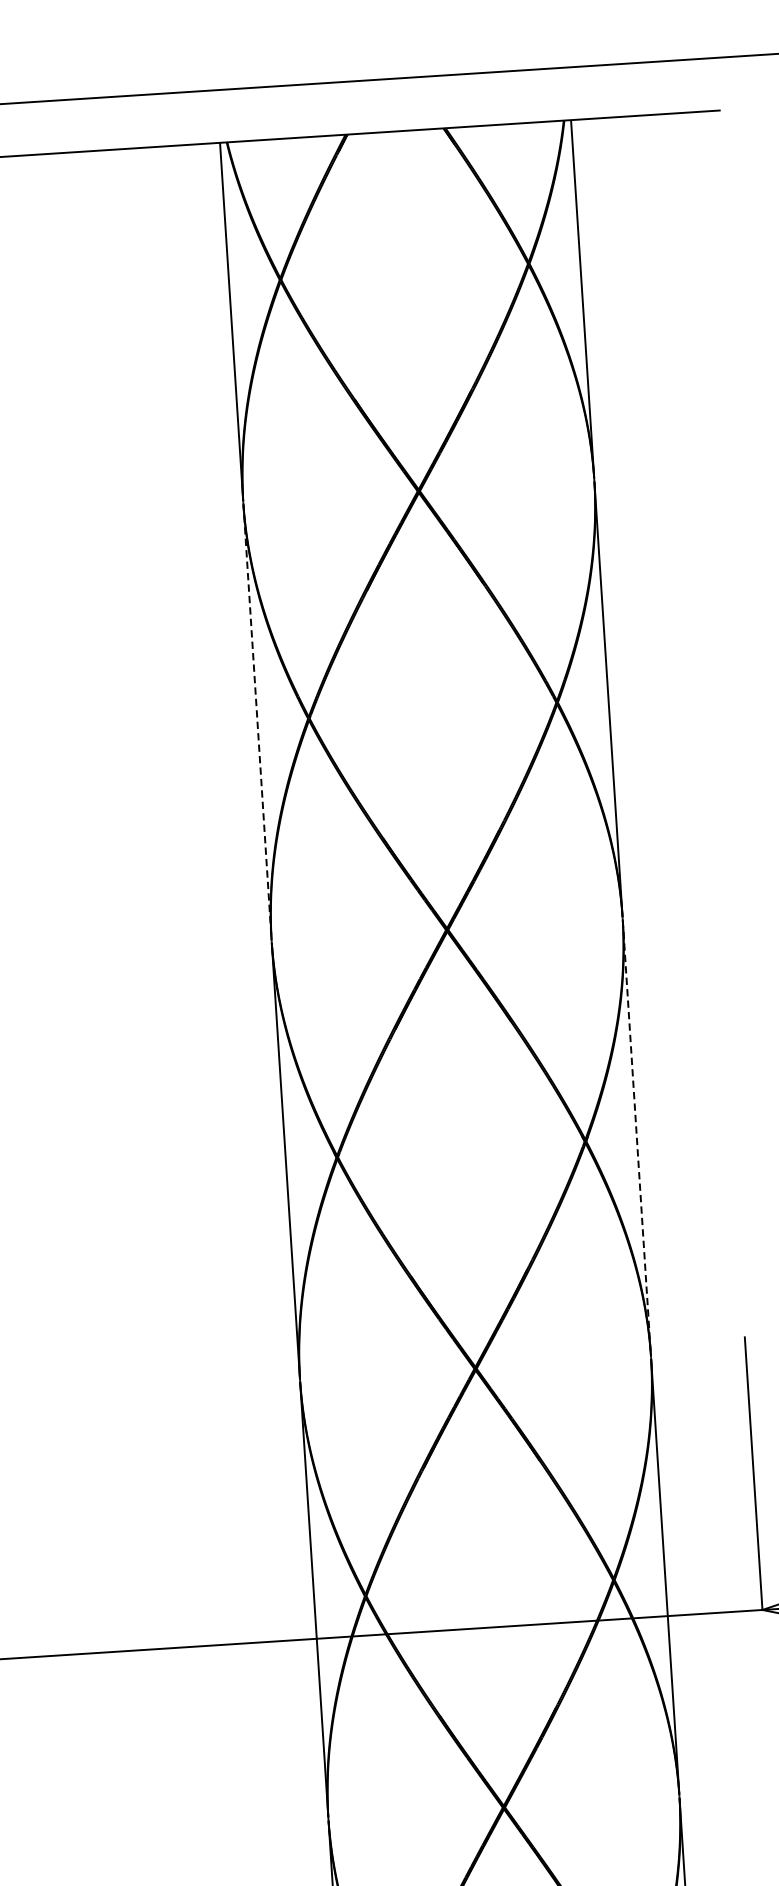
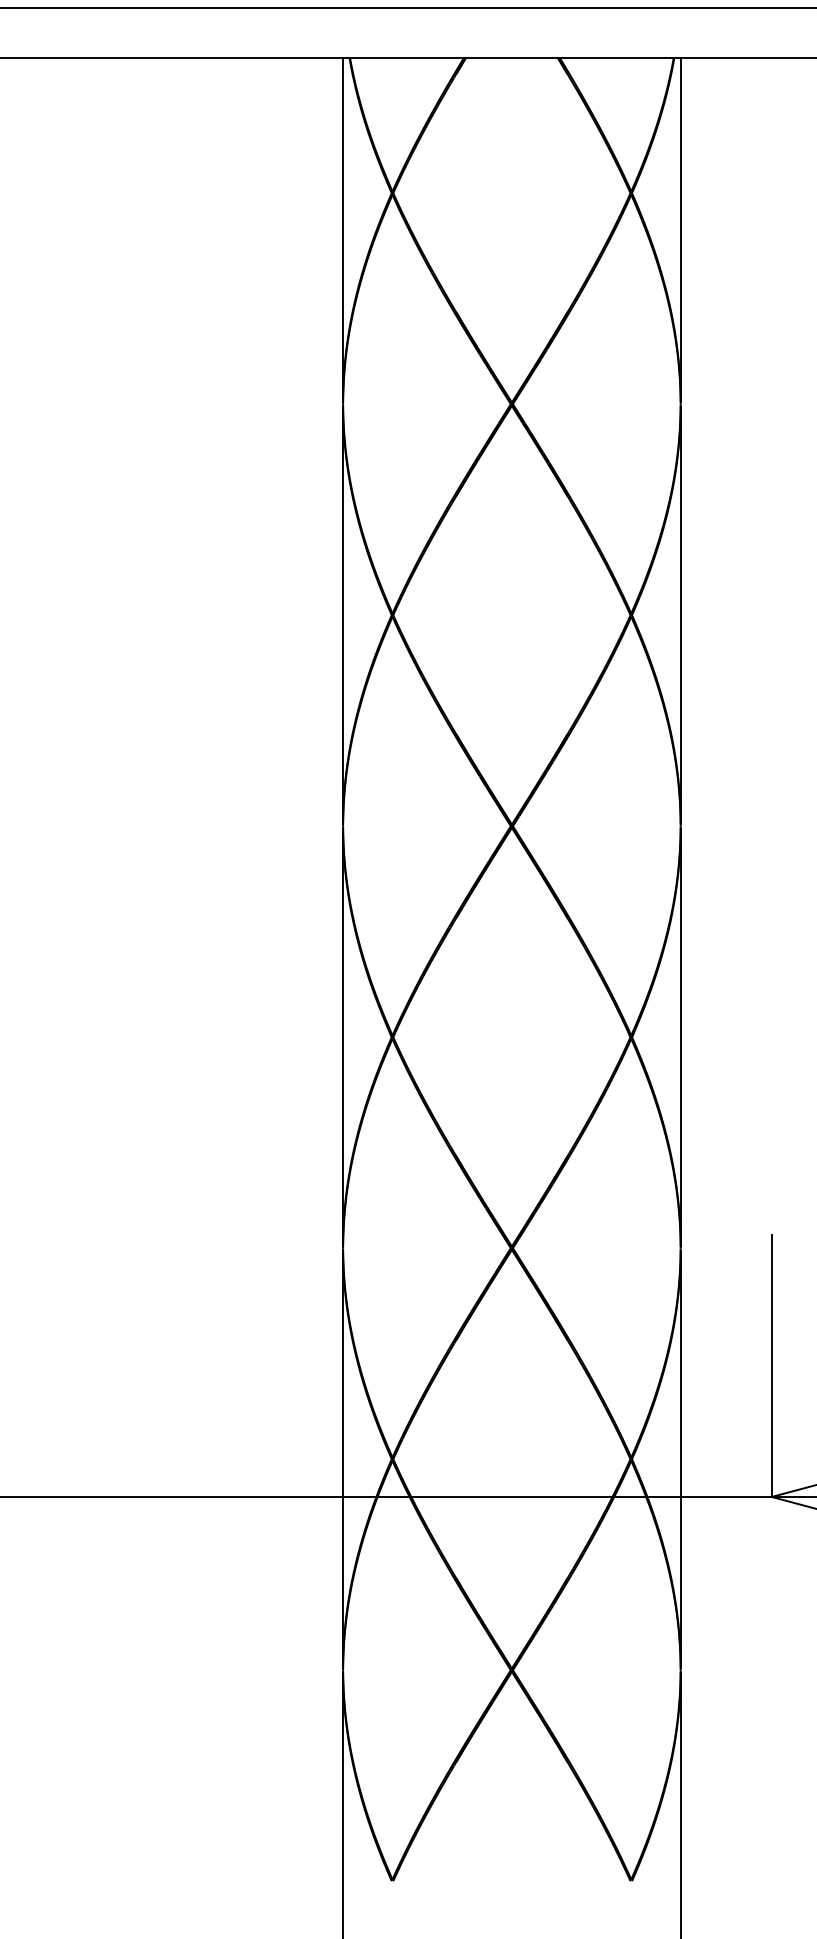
line: (257, 722) -> (343, 615), dashed -> solid
line: (636, 1138) -> (680, 1037), dashed -> solid

